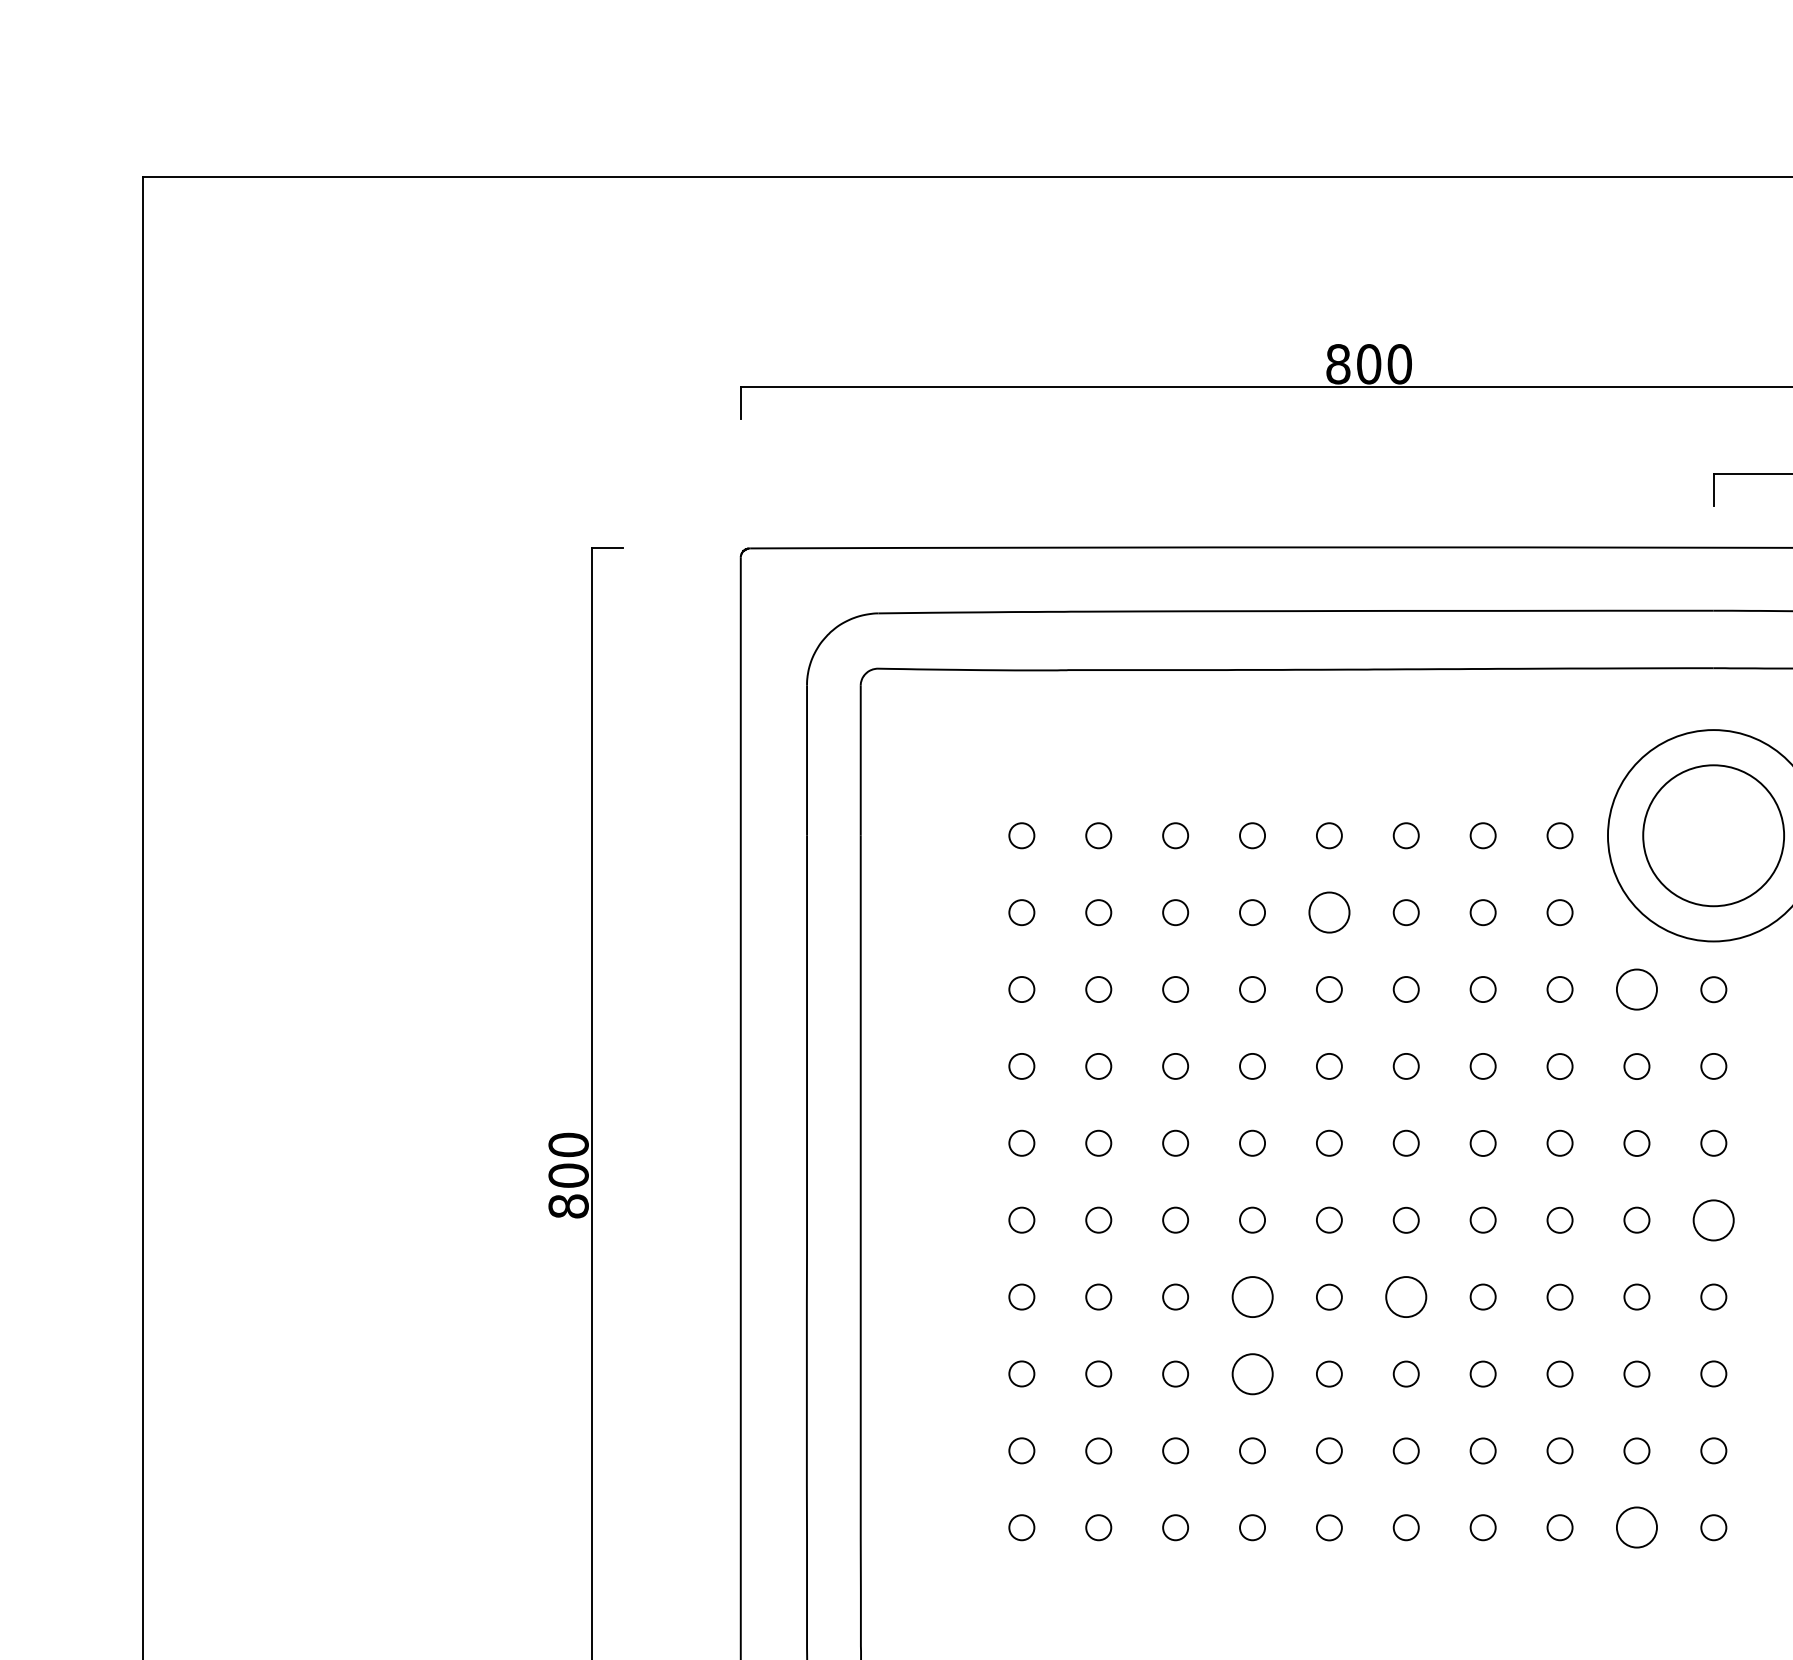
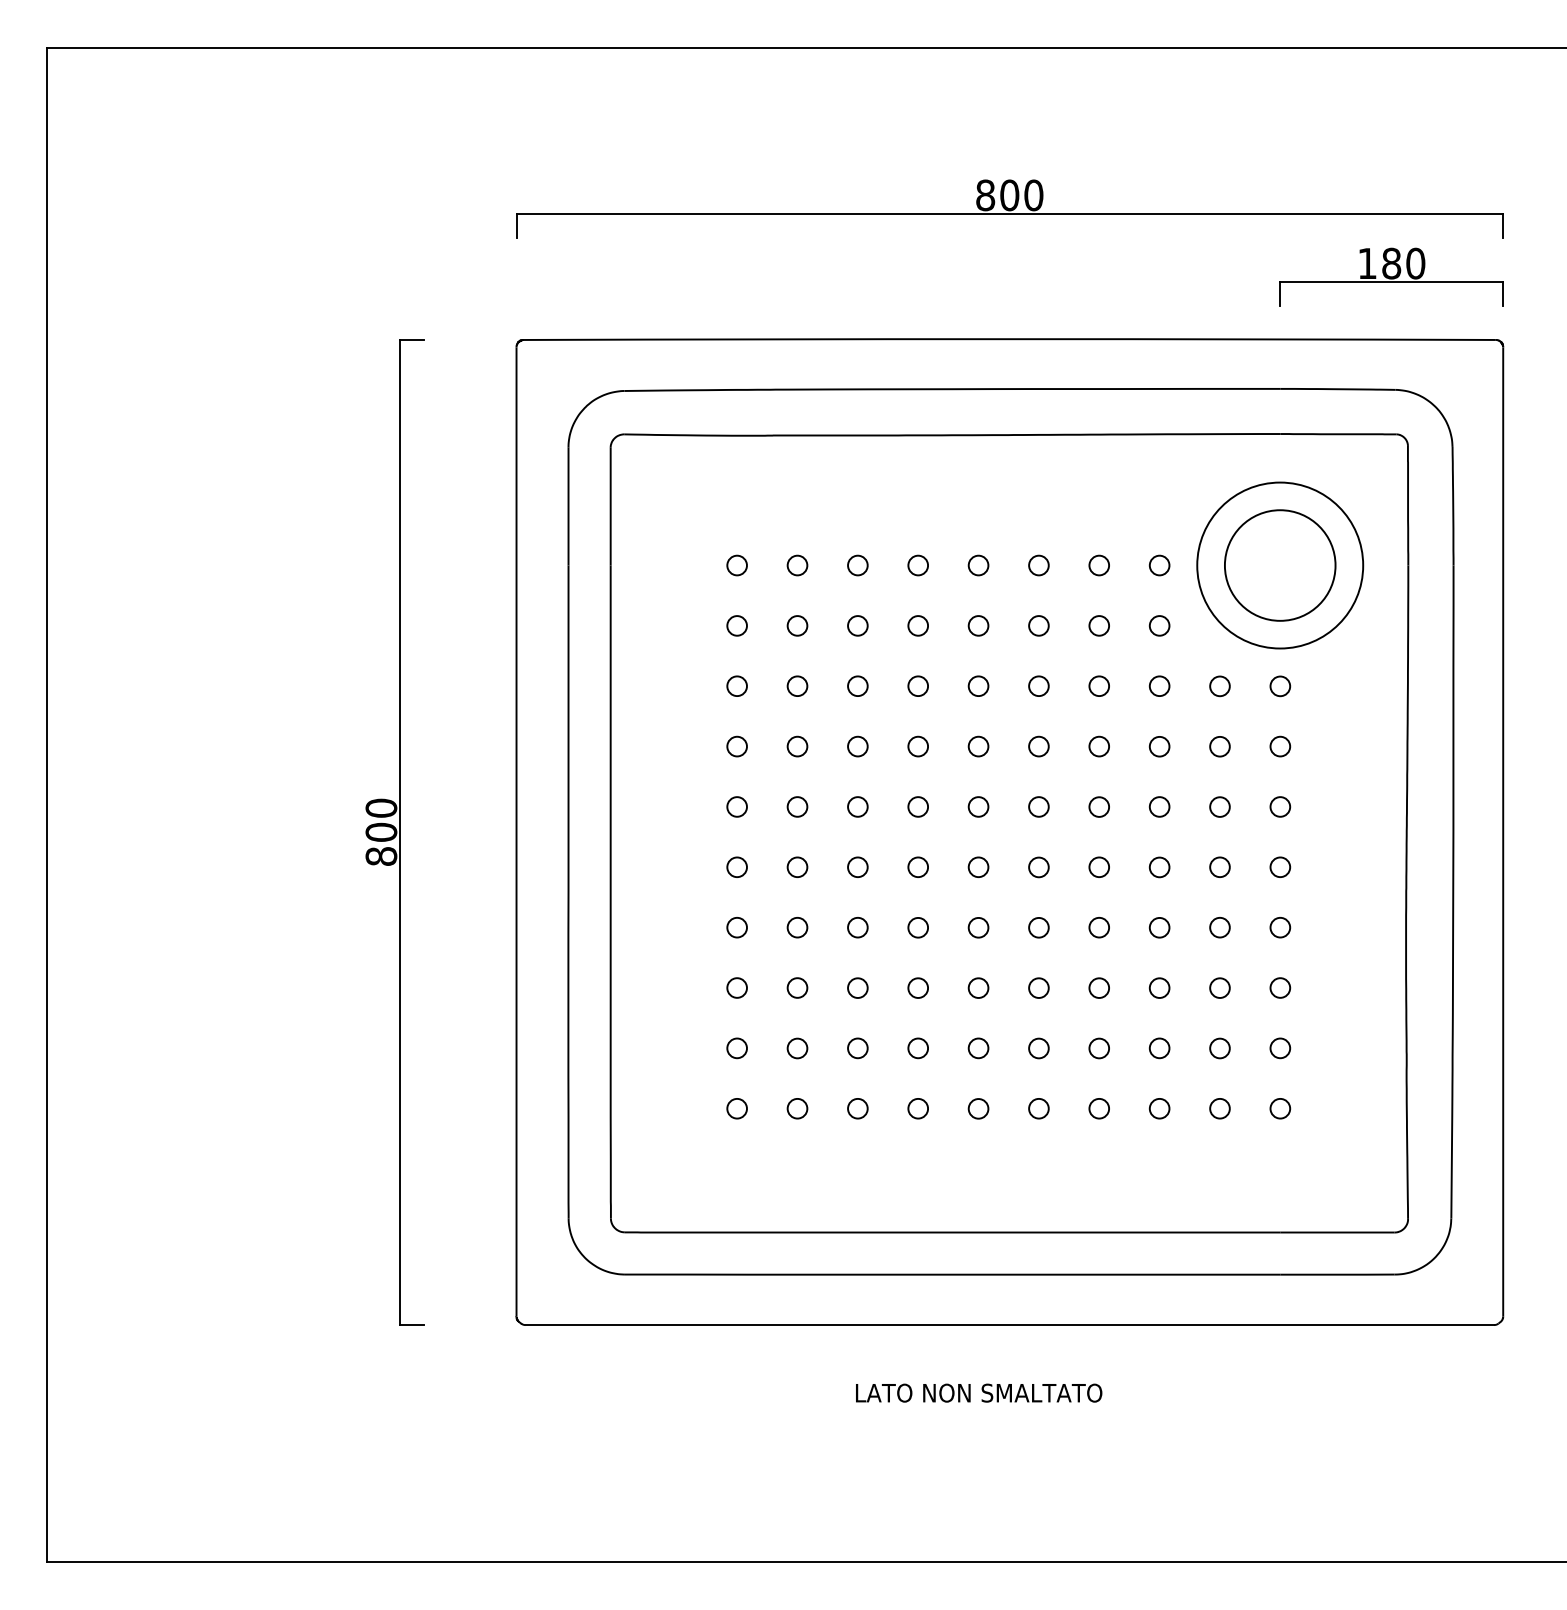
circle: (1329, 912) -> (978, 625), size x0.62
circle: (1636, 989) -> (1219, 686), size x0.62
circle: (1714, 1219) -> (1280, 866), size x0.62
circle: (1251, 1296) -> (917, 927), size x0.62
circle: (1405, 1296) -> (1038, 927), size x0.62
circle: (1251, 1373) -> (917, 987), size x0.62
circle: (1636, 1527) -> (1219, 1108), size x0.62

